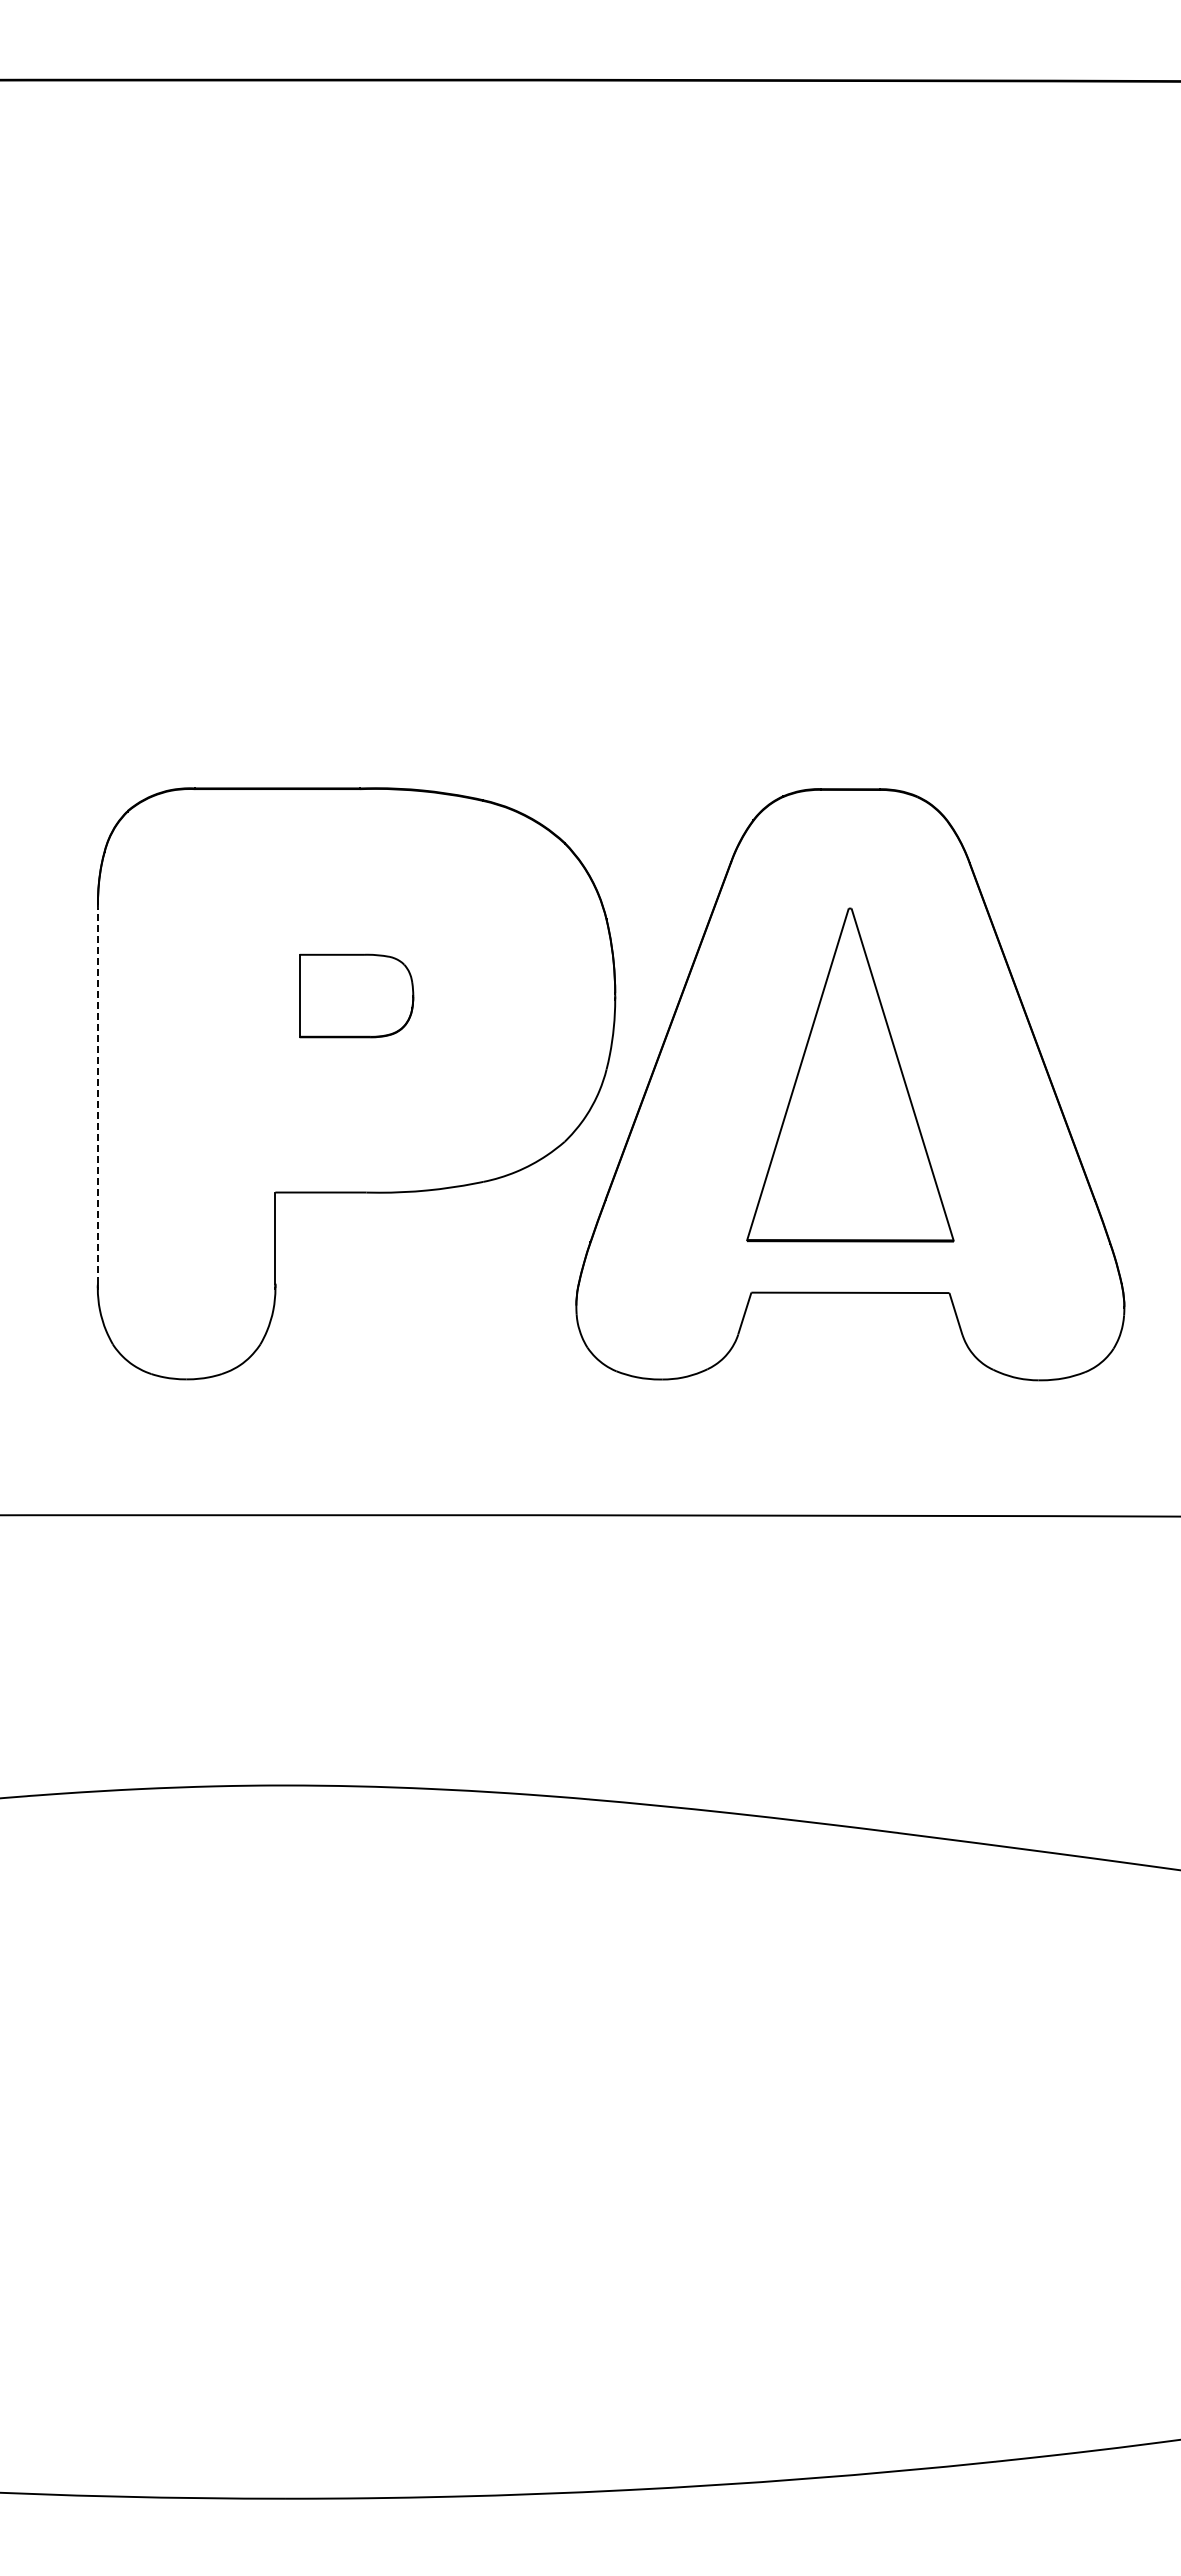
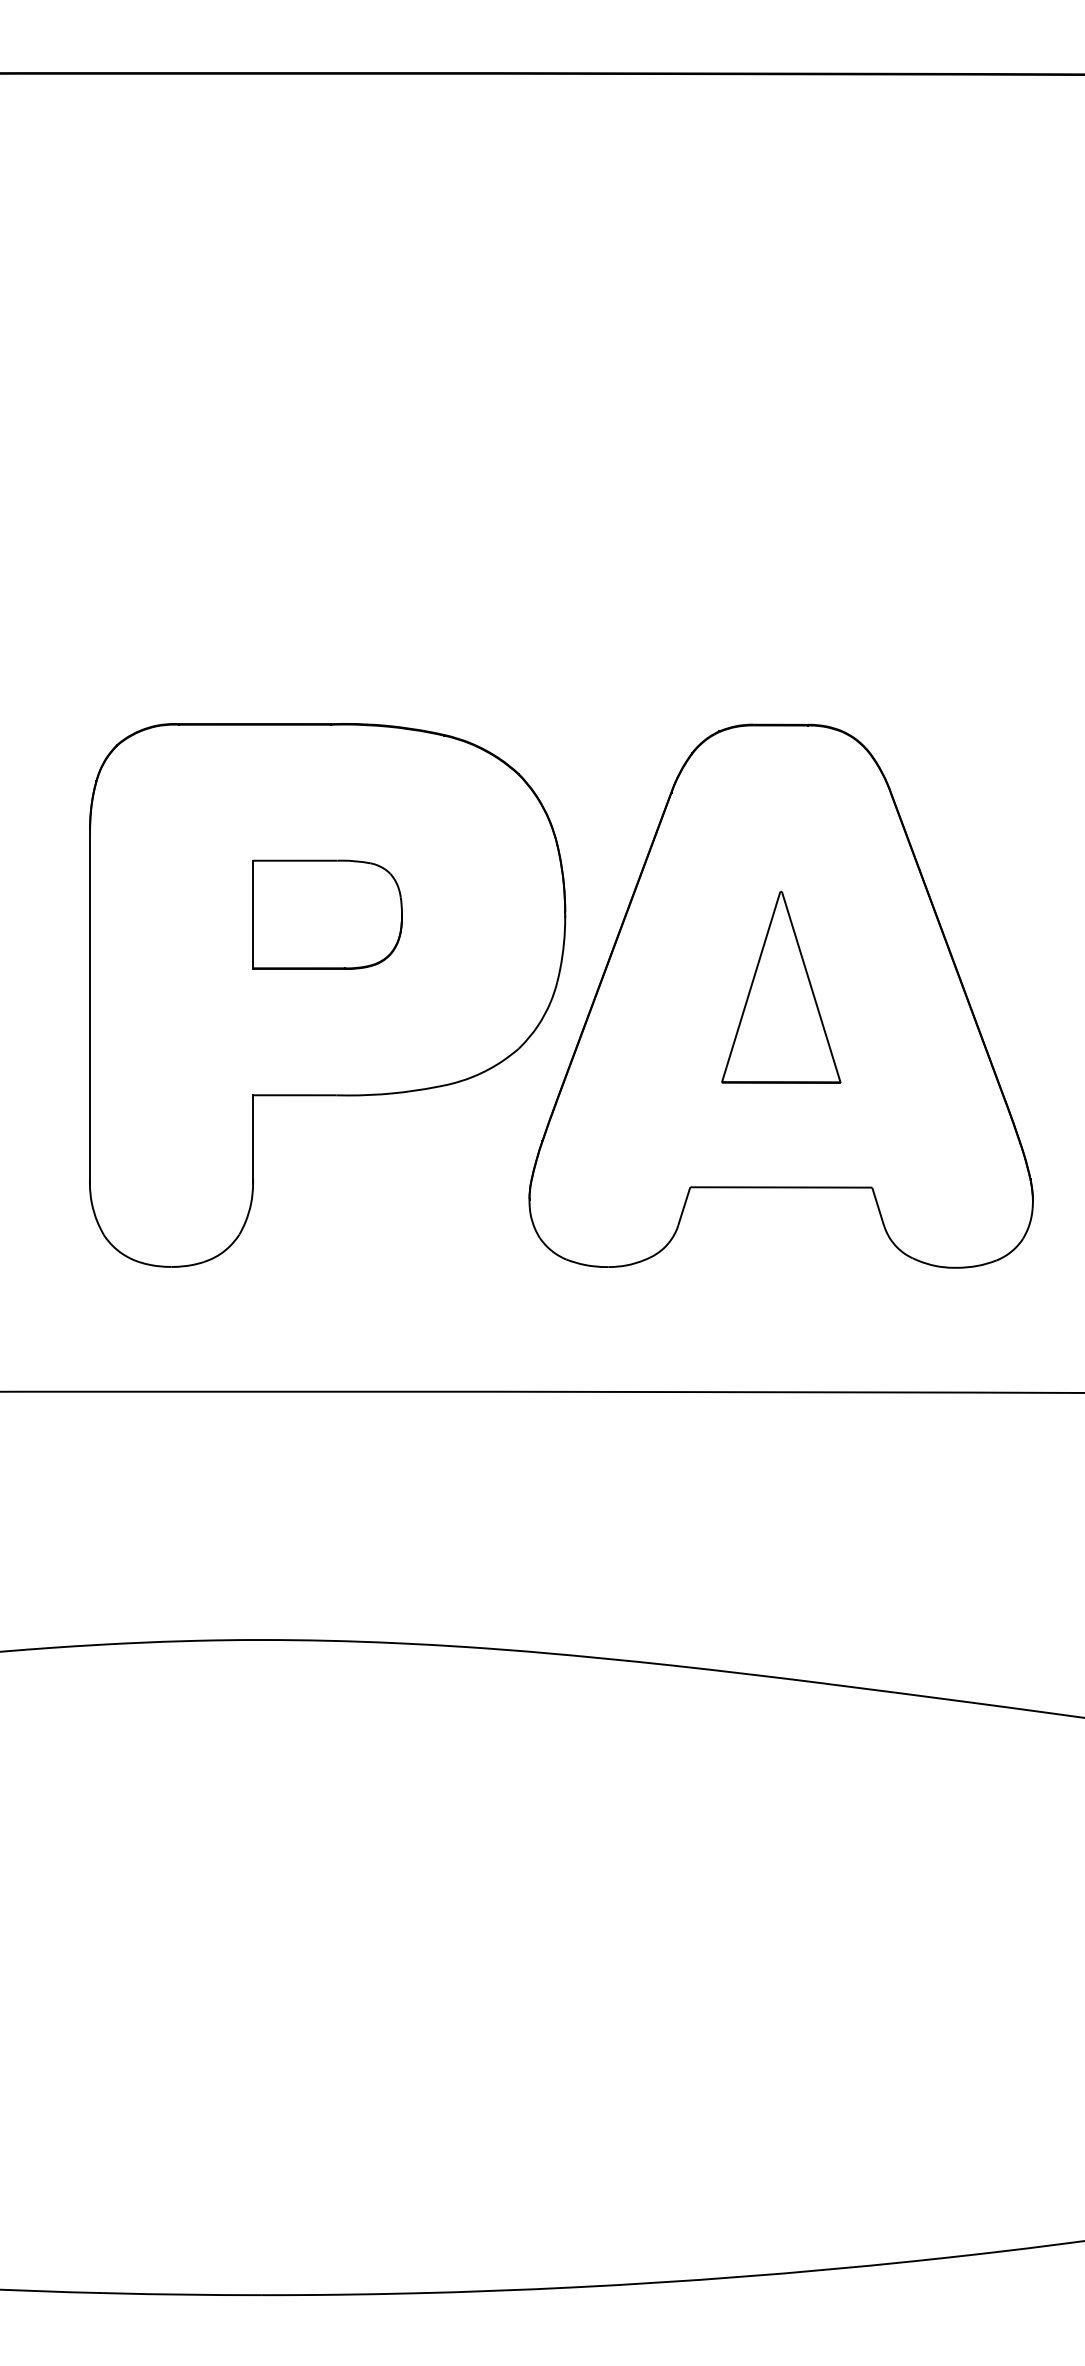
part: (356, 995) -> (327, 914), size x1.43
part: (850, 1074) -> (781, 986), size x0.62
line: (97, 1095) -> (89, 1006), dashed -> solid

